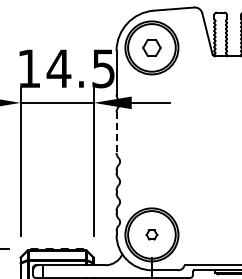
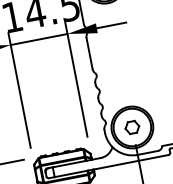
line: (116, 133) -> (89, 54), dashed -> solid
part: (151, 234) -> (131, 127), size x1.67

